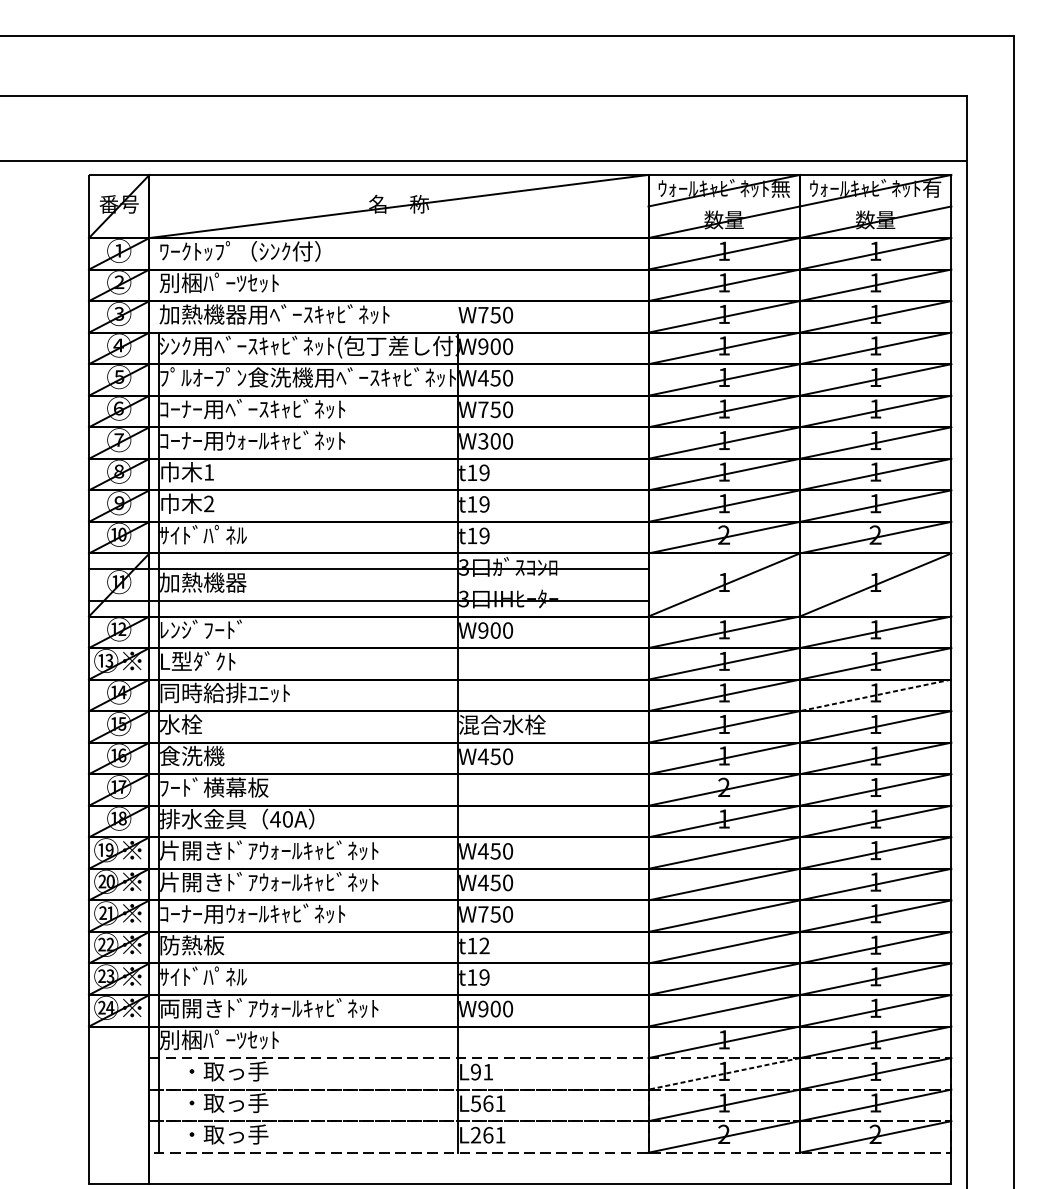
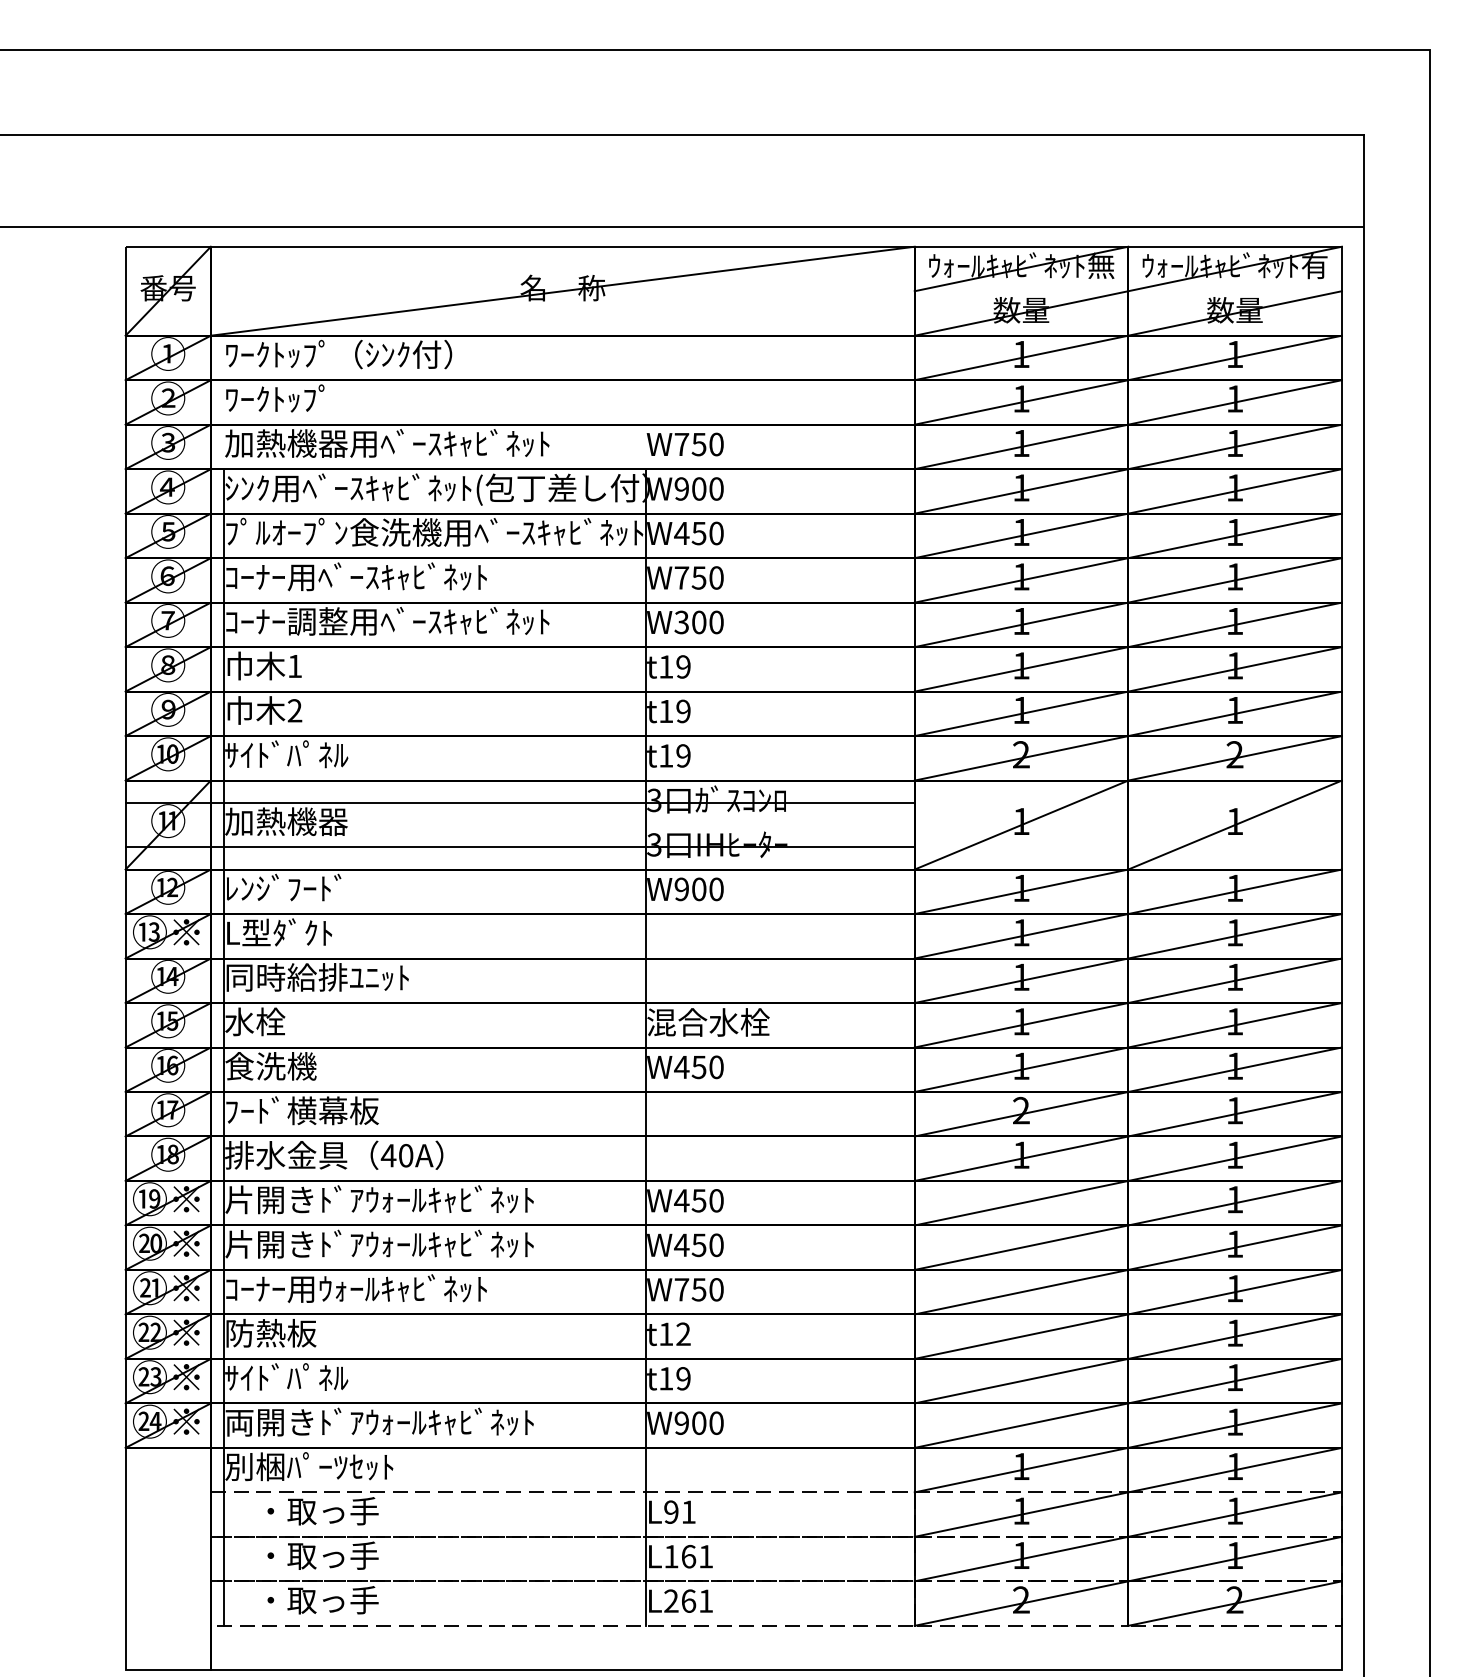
text: (219, 282) -> (309, 398), 別梱ﾊﾟｰﾂｾｯﾄ -> ﾜｰｸﾄｯﾌﾟ
text: (296, 439) -> (418, 620), ｺｰﾅｰ用ｳｫｰﾙｷｬﾋﾞﾈｯﾄ -> ｺｰﾅｰ調整用ﾍﾞｰｽｷｬﾋﾞﾈｯﾄ
line: (875, 695) -> (1234, 980), dashed -> solid
line: (724, 1073) -> (1021, 1514), dashed -> solid
text: (475, 1103) -> (670, 1556), L561 -> L161

